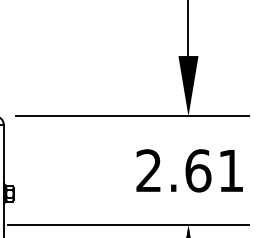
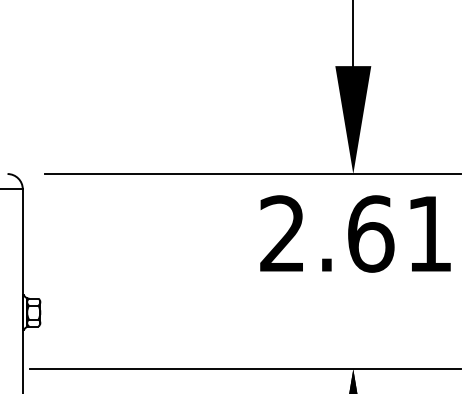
text: (189, 170) -> (355, 233), moved

